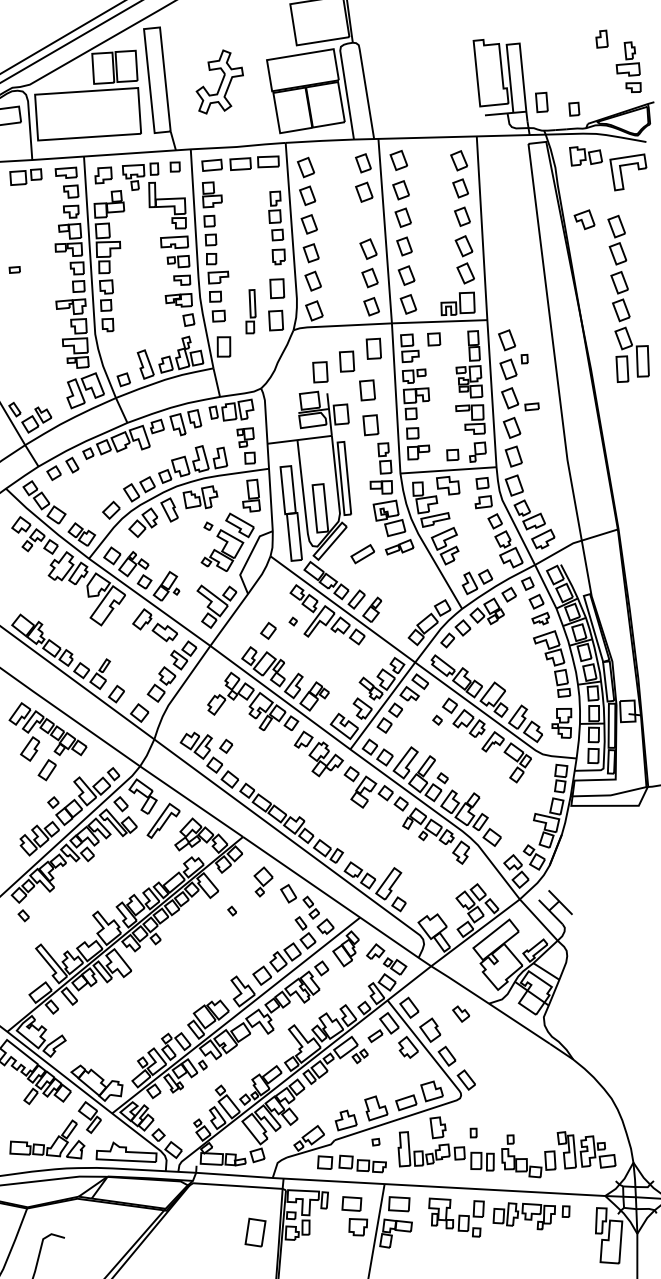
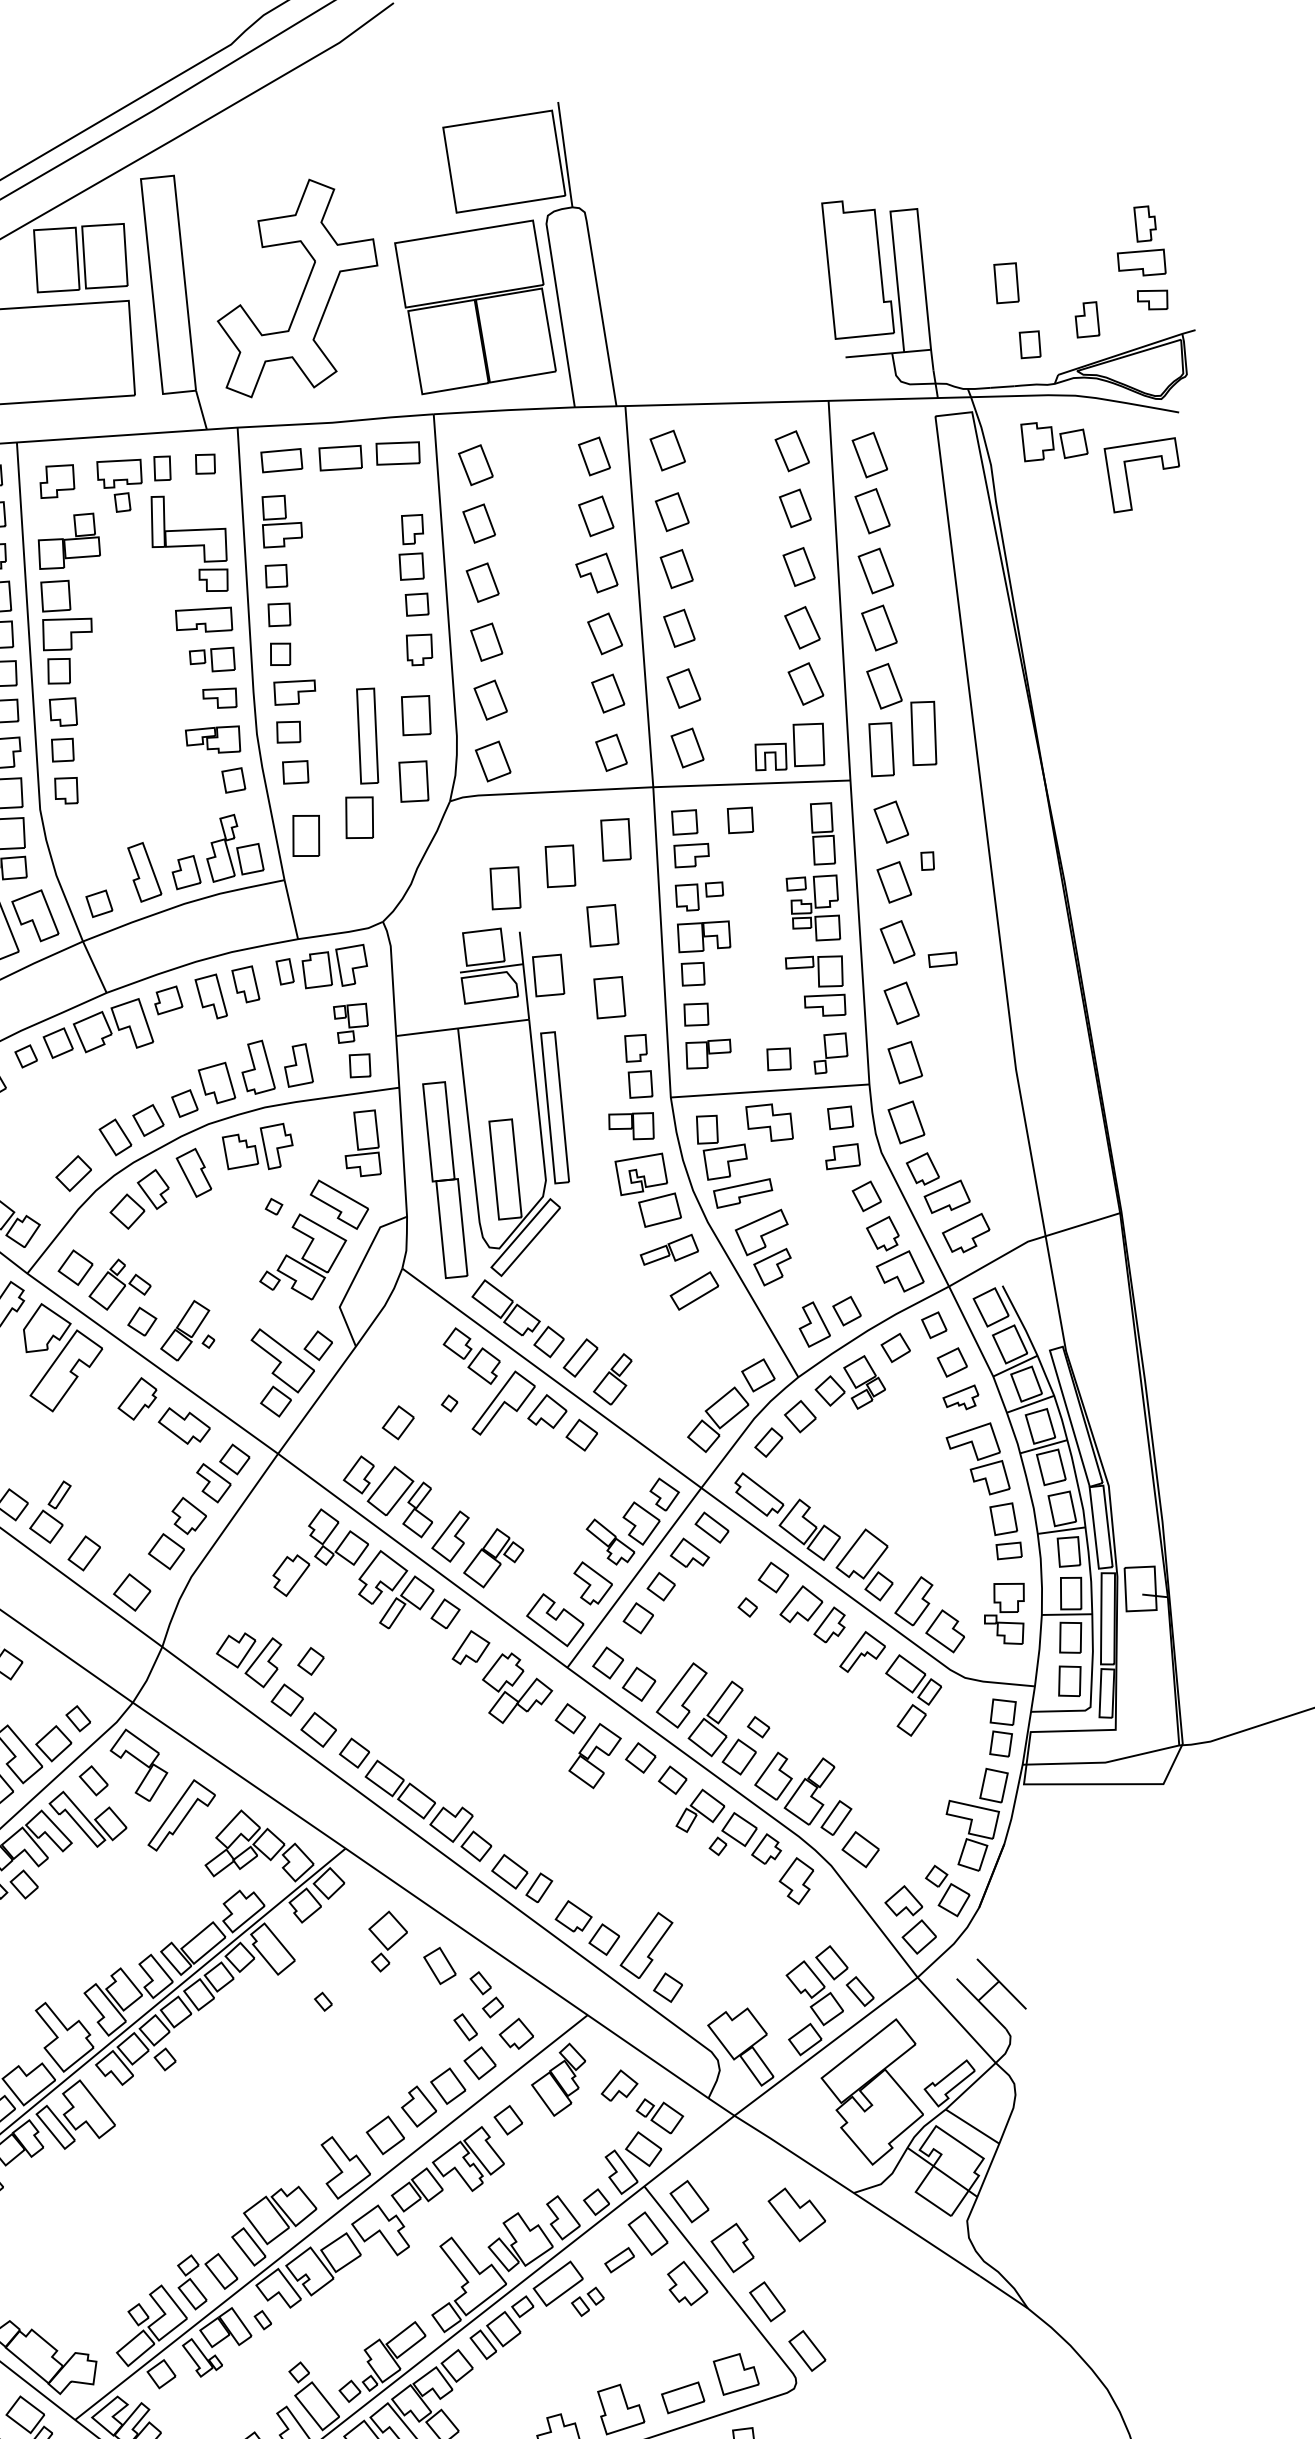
part: (601, 38) -> (1086, 318), moved
part: (219, 81) -> (296, 287), size x1.67
part: (541, 102) -> (1005, 283), moved
part: (584, 219) -> (596, 572), moved
part: (628, 298) -> (894, 603), moved
part: (250, 311) -> (360, 762), size x1.67
part: (362, 554) -> (693, 1291), moved
part: (460, 1013) -> (794, 2213), size x1.67

